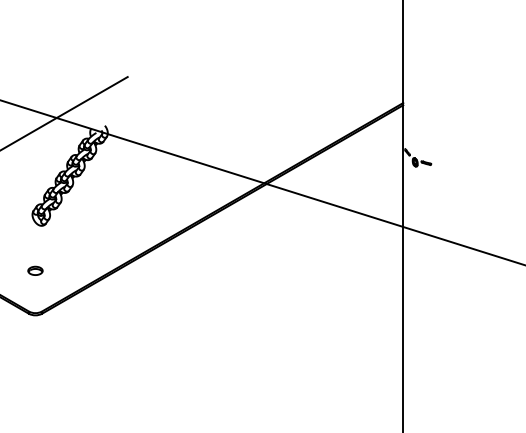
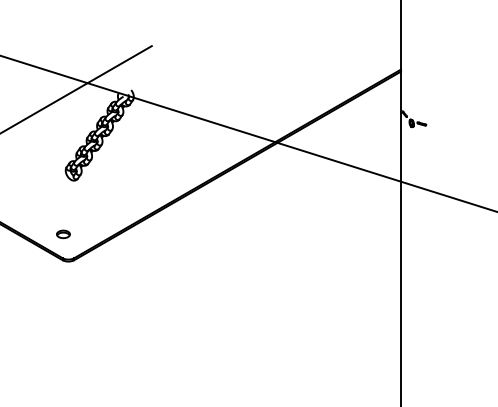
part: (35, 271) -> (63, 234), moved

